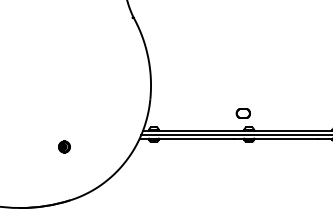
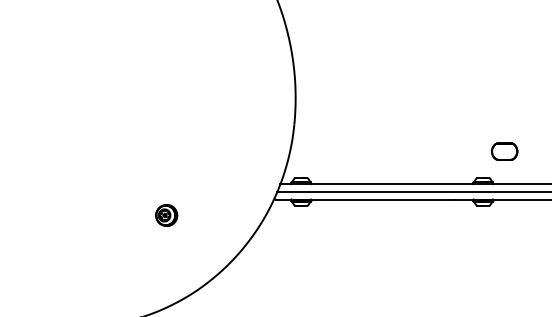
part: (242, 113) -> (502, 151), moved
part: (64, 146) -> (166, 214), moved

